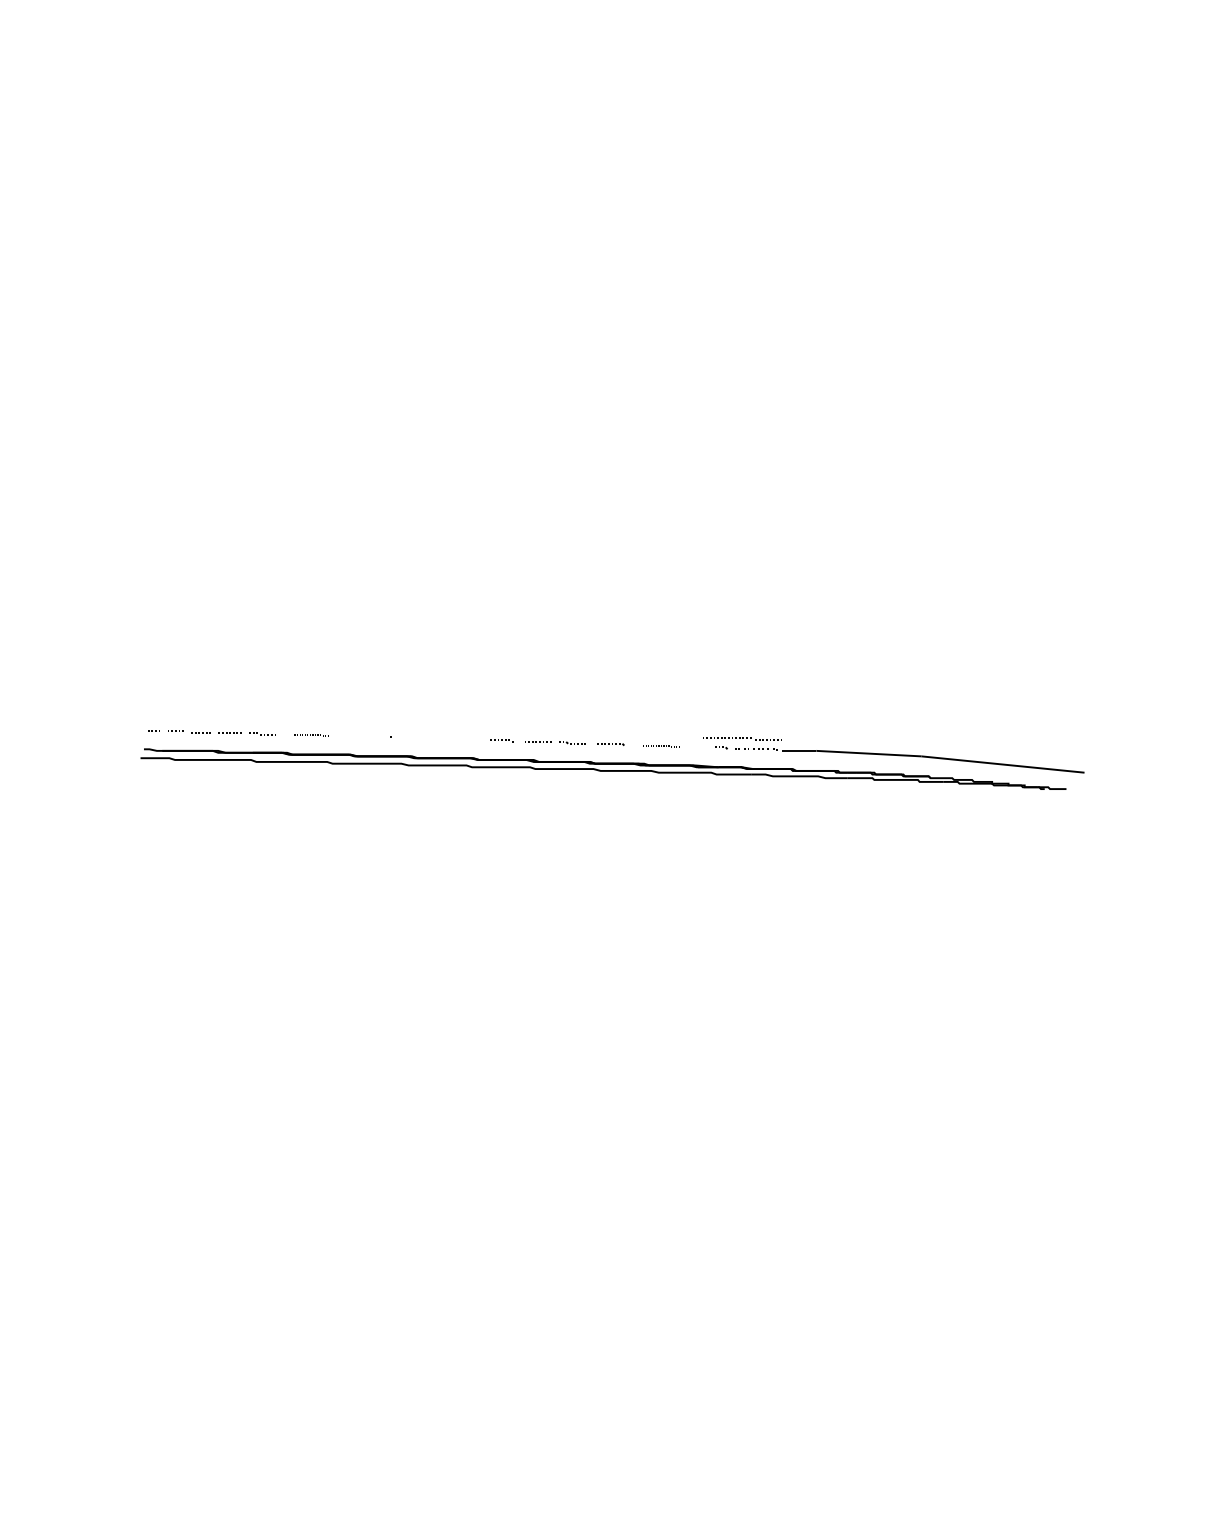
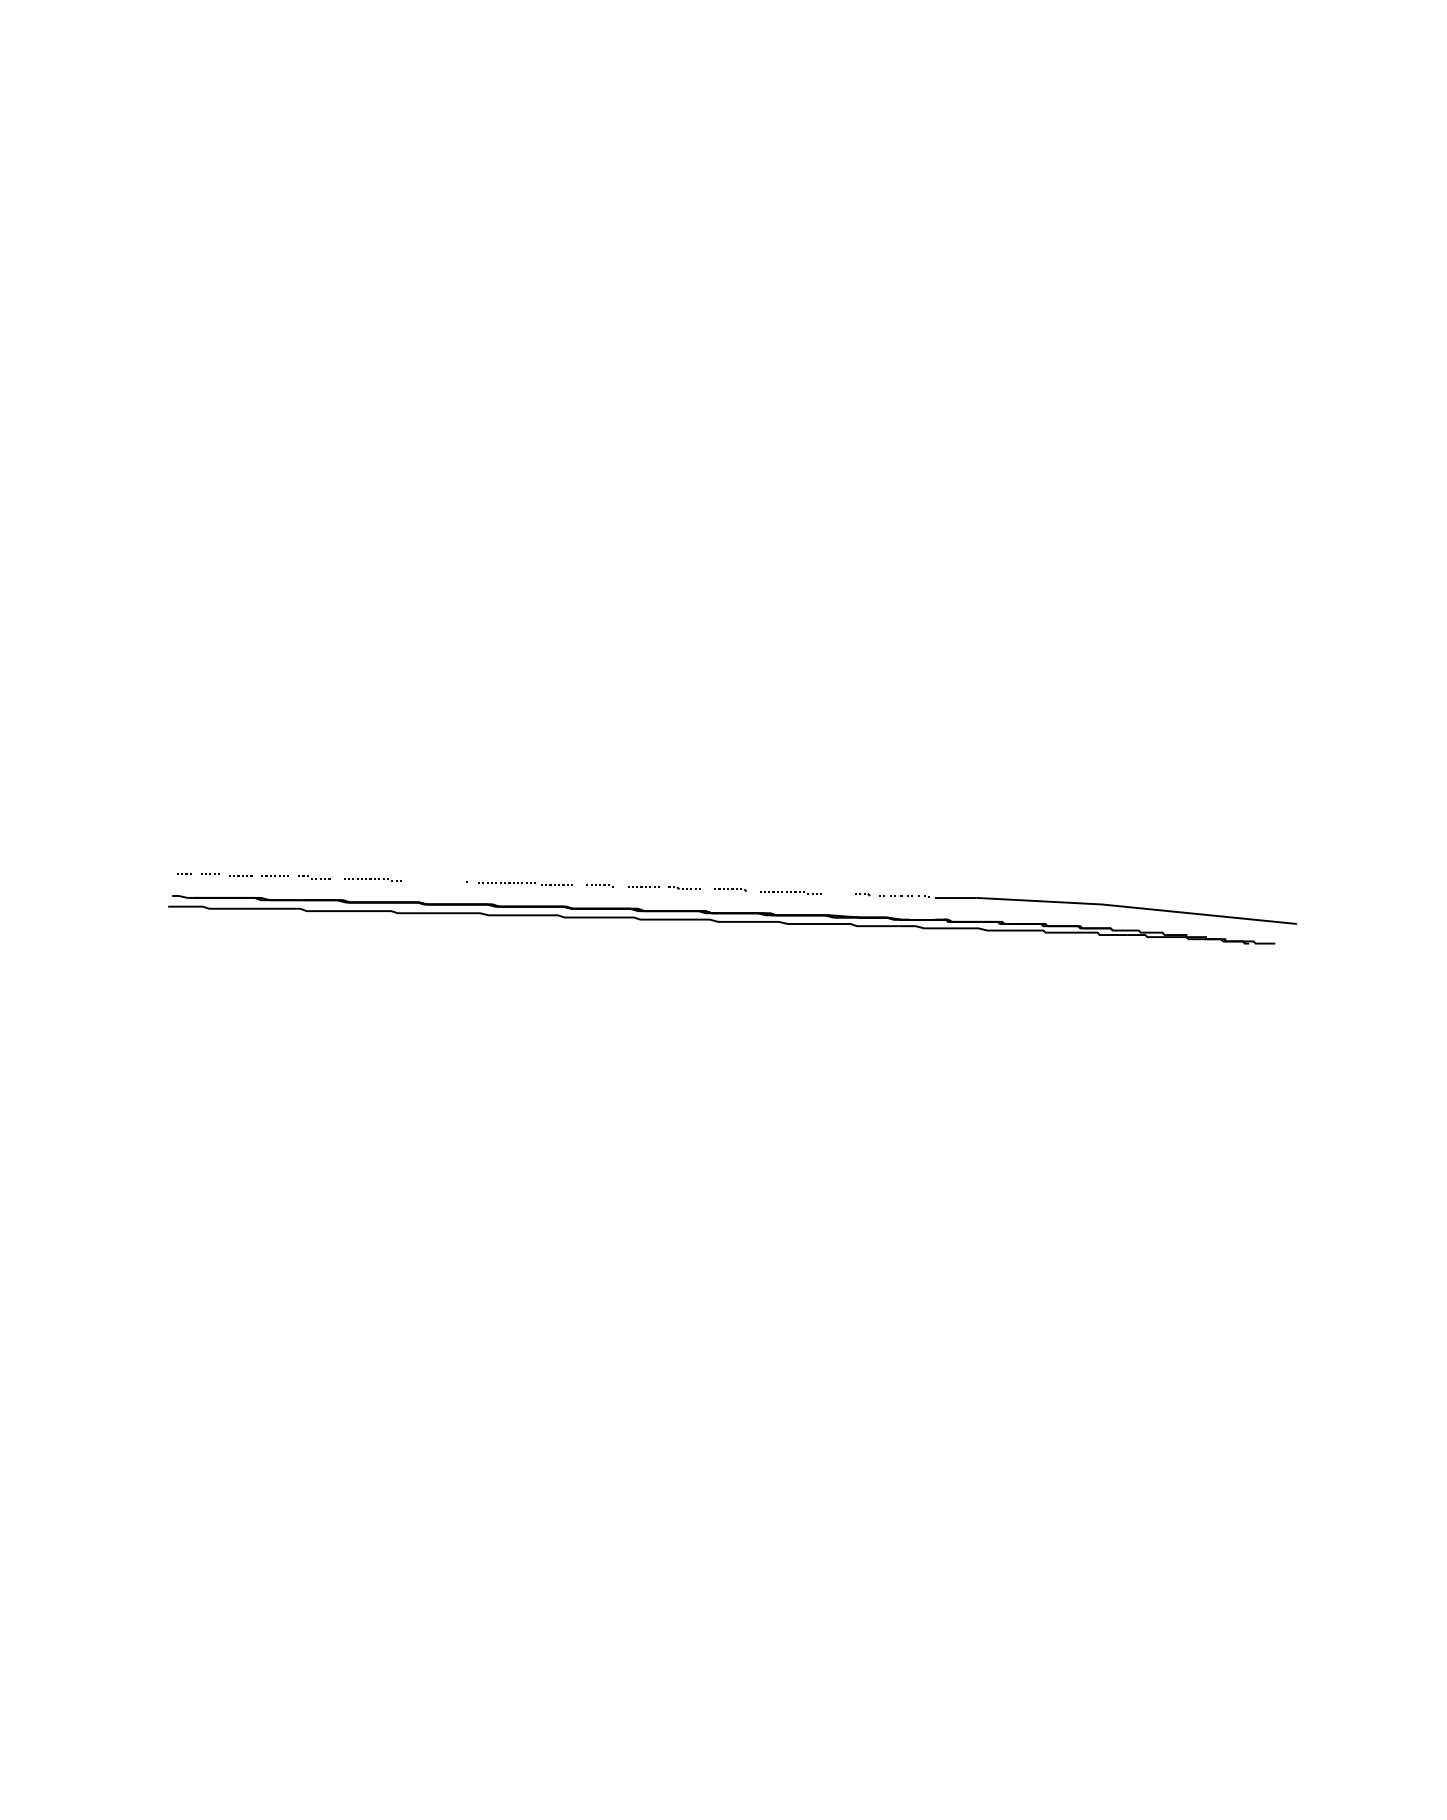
part: (311, 735) -> (372, 879), size x1.43
part: (742, 738) -> (525, 883), moved
part: (661, 746) -> (791, 892), size x1.43

